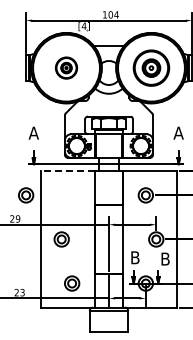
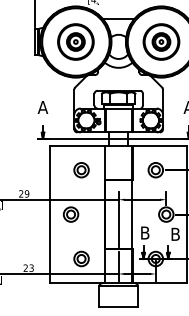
part: (66, 67) -> (75, 41), size x1.67
line: (67, 171) -> (76, 146), dashed -> solid
part: (26, 195) -> (81, 170), moved

